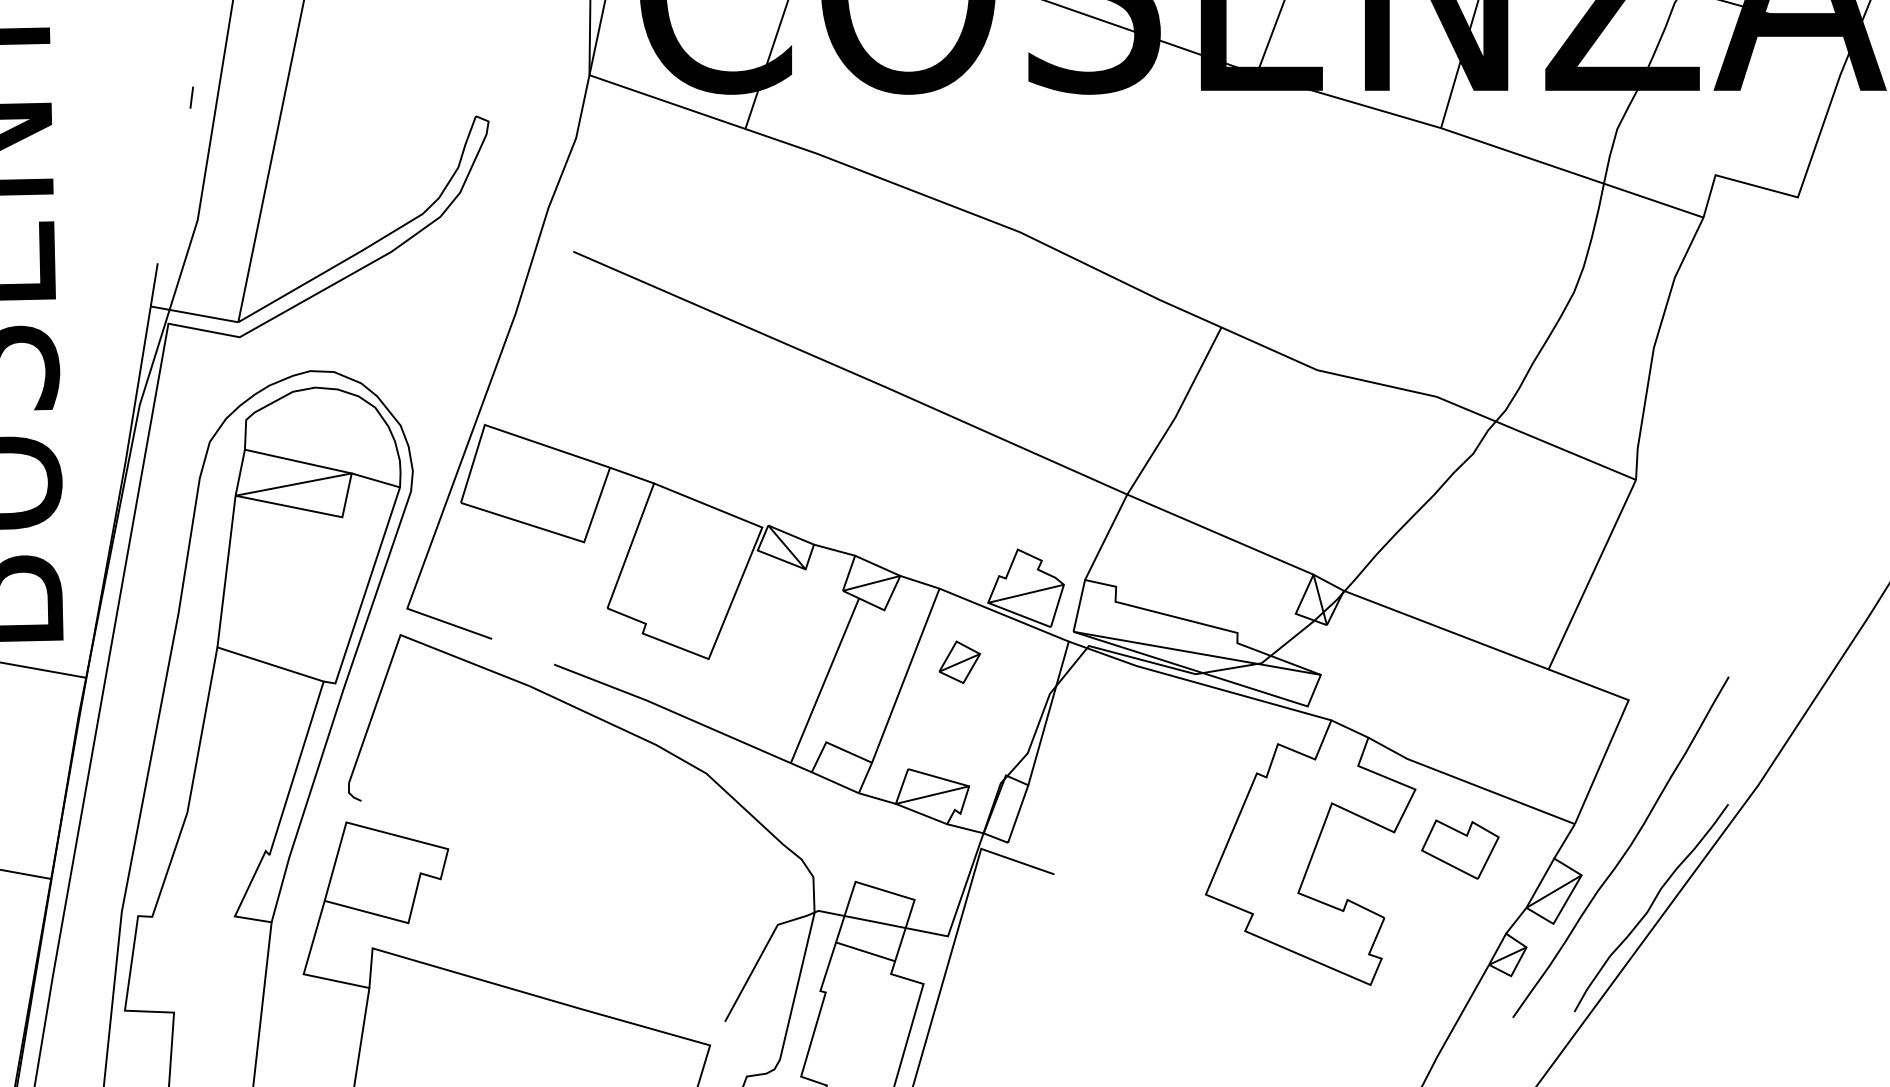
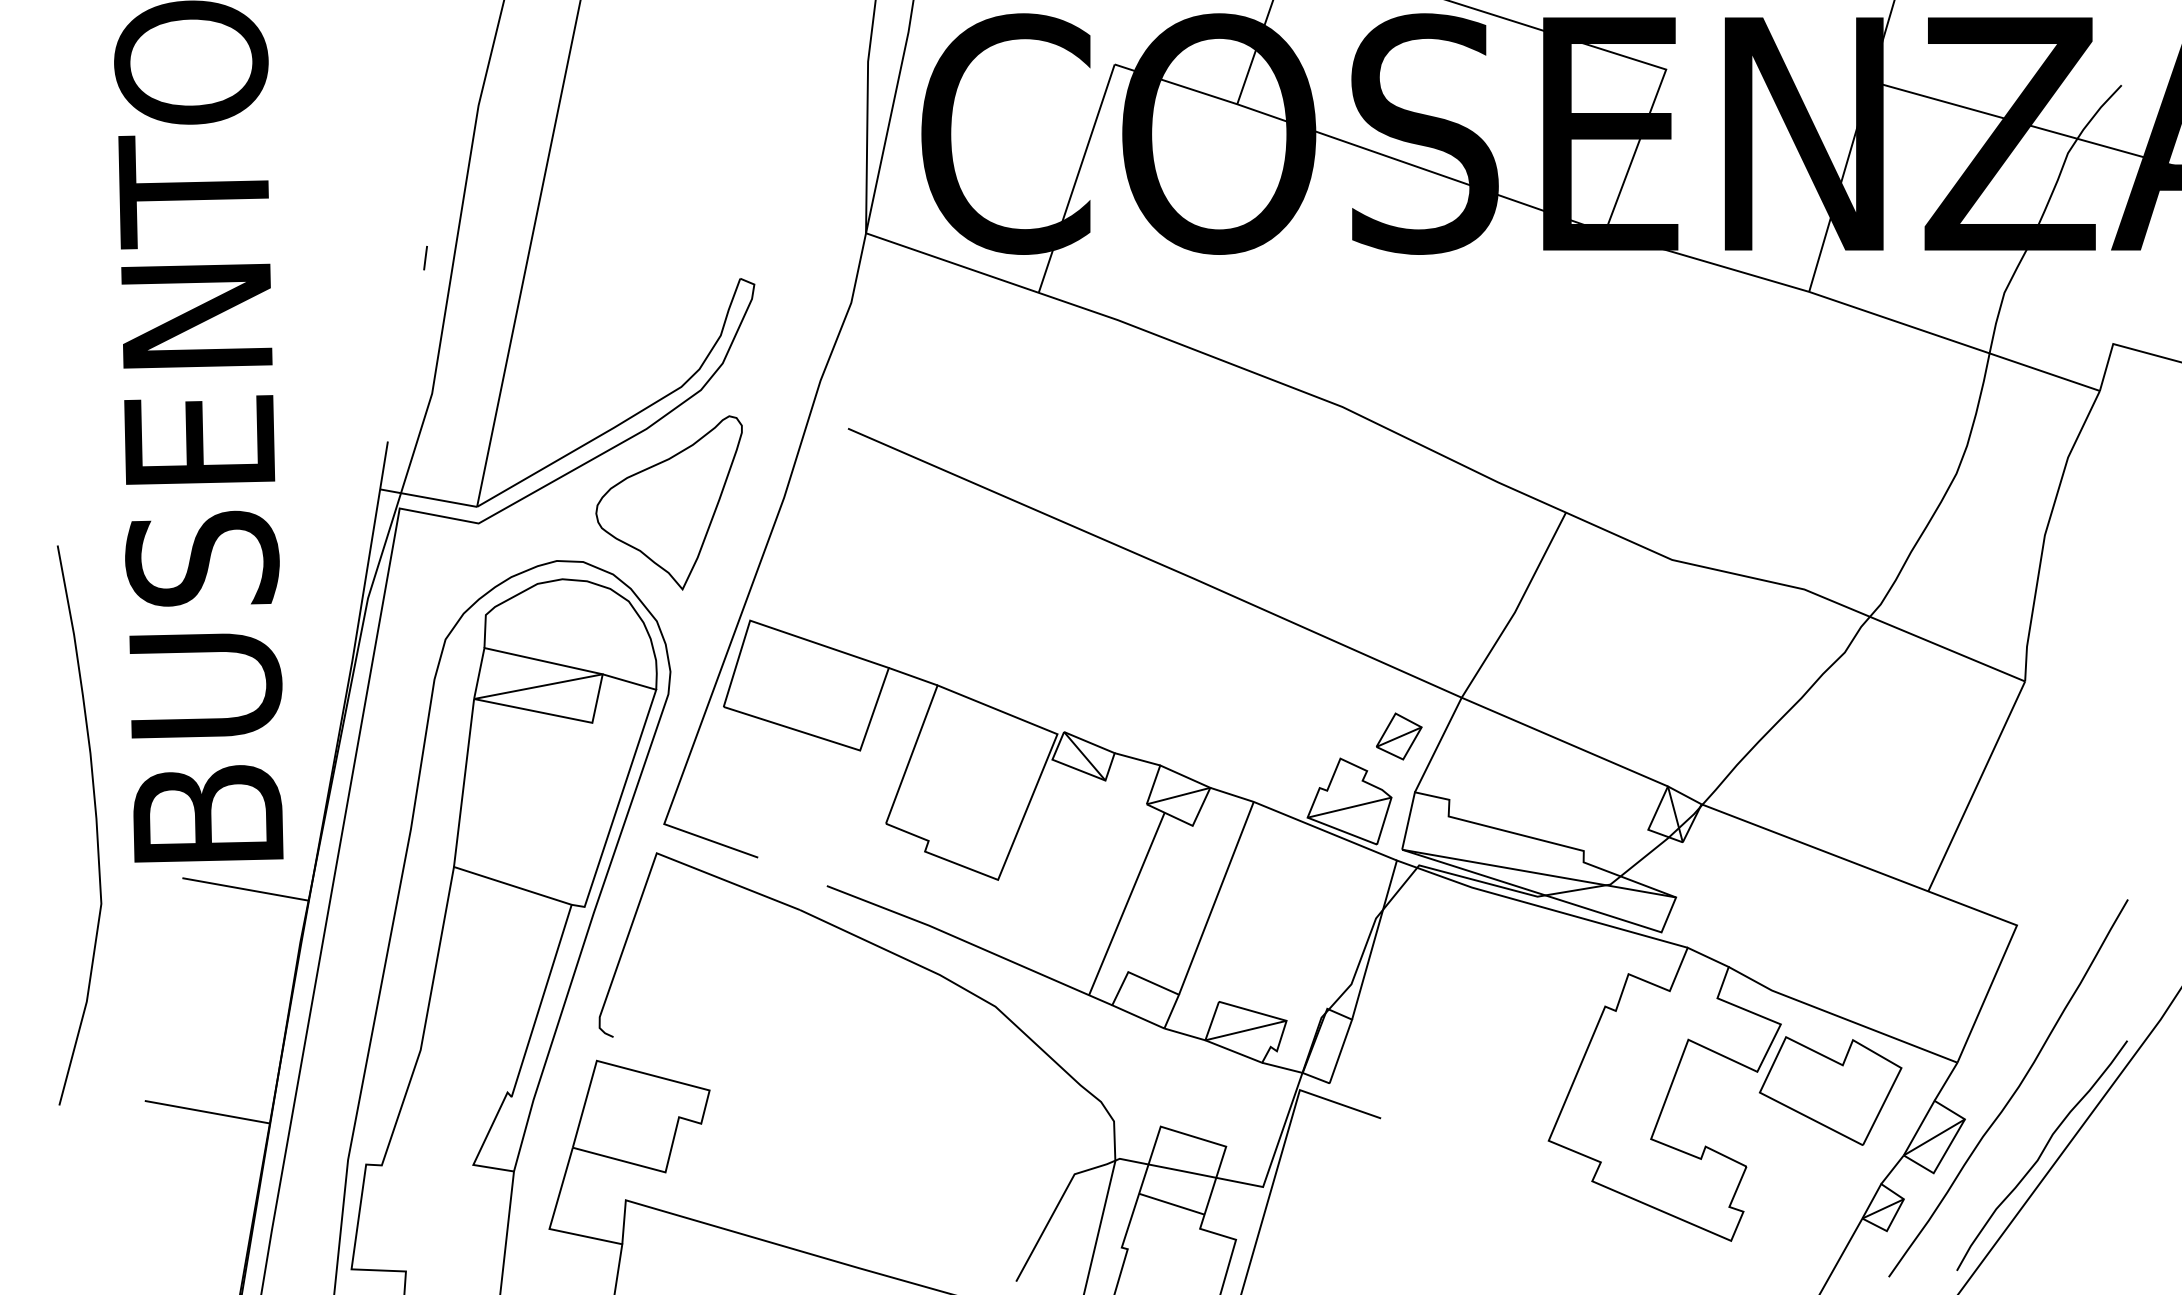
part: (411, 318) -> (668, 502), added
part: (960, 662) -> (1399, 736), moved
part: (1460, 849) -> (1830, 1090), size x1.67

